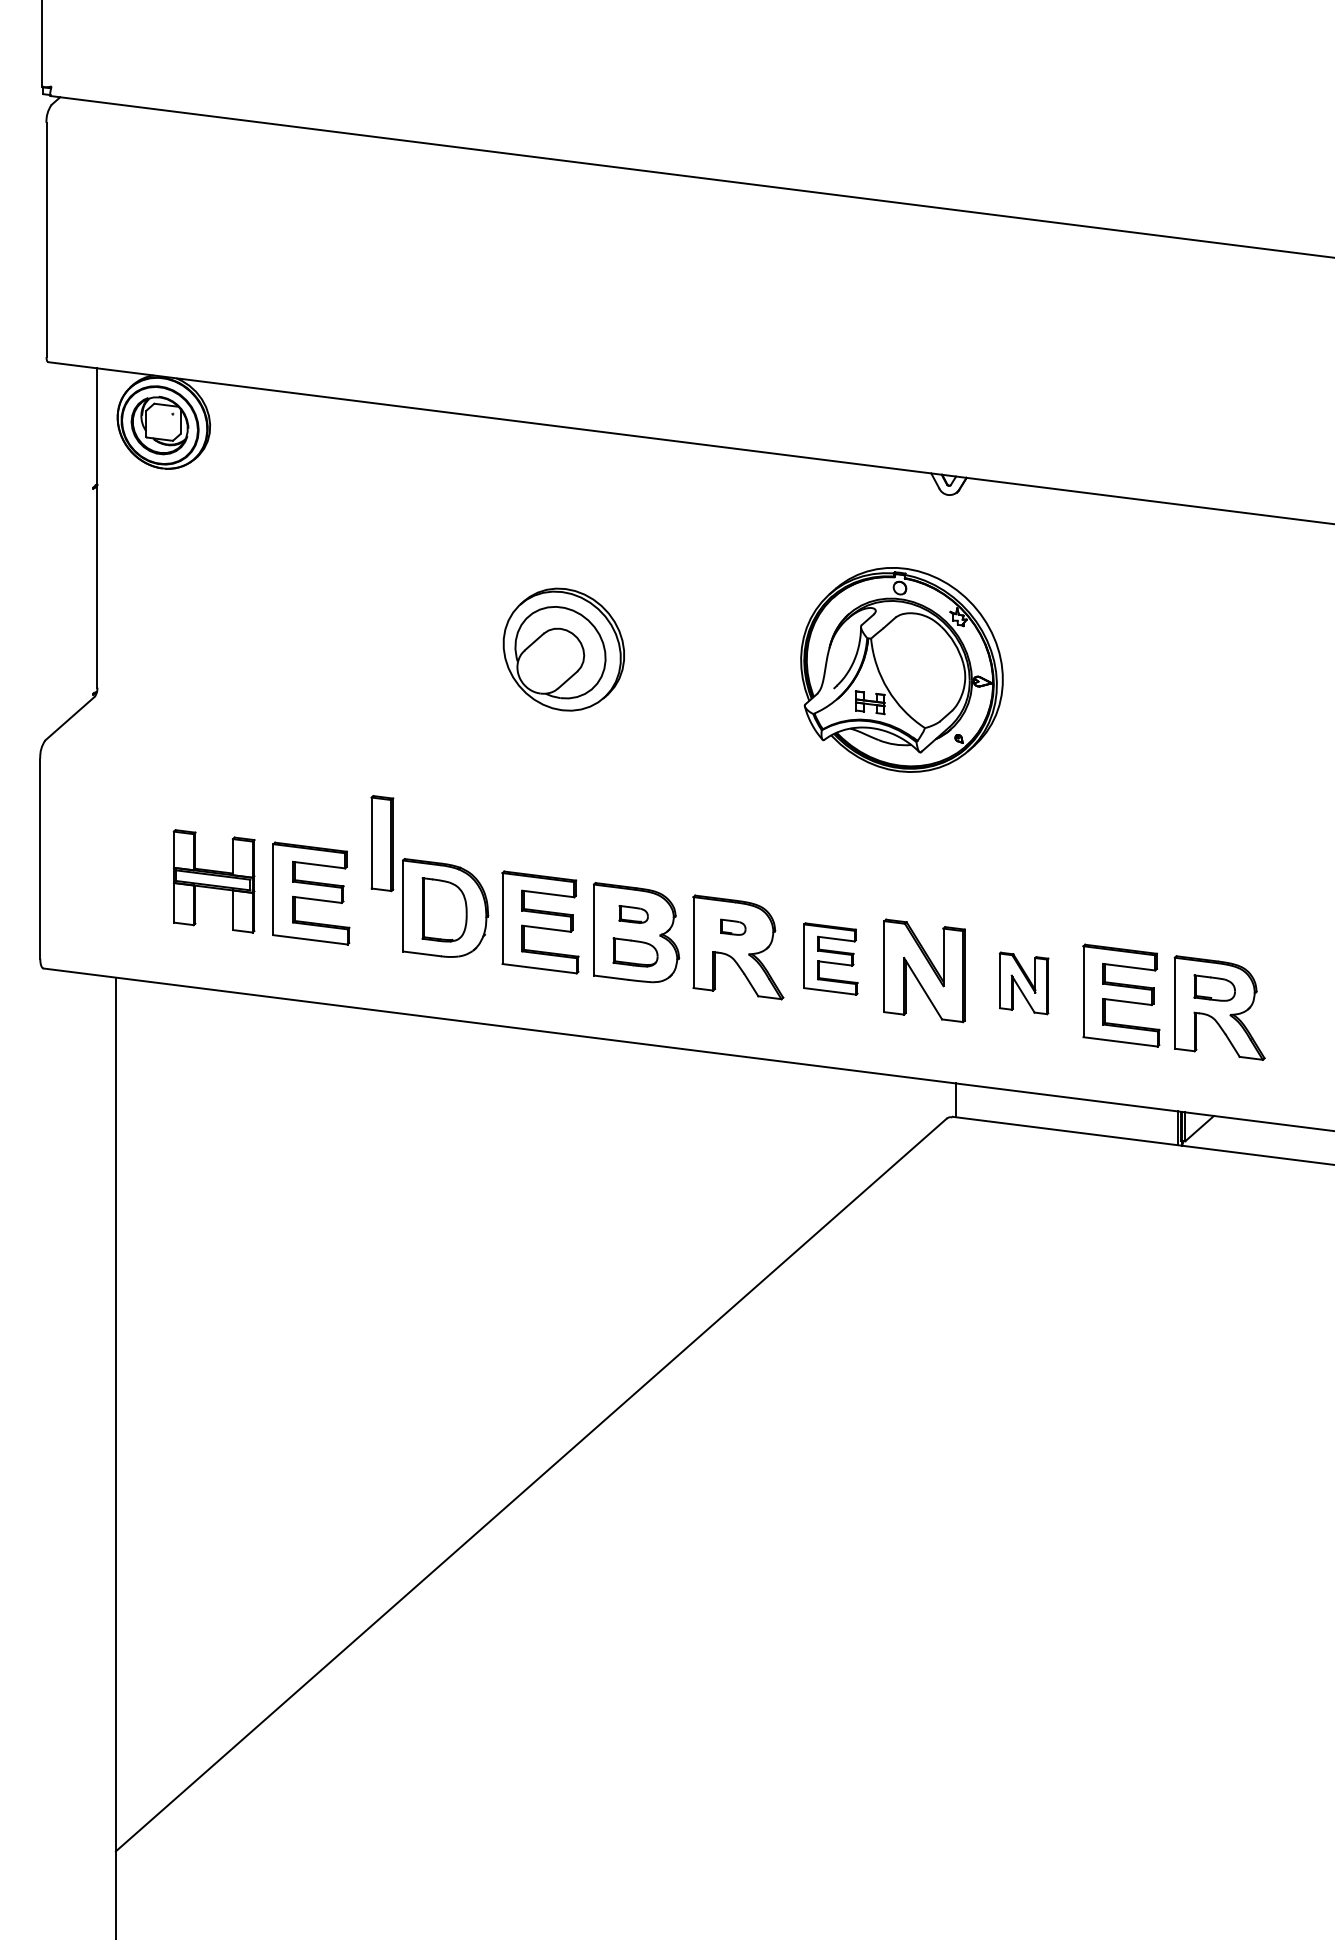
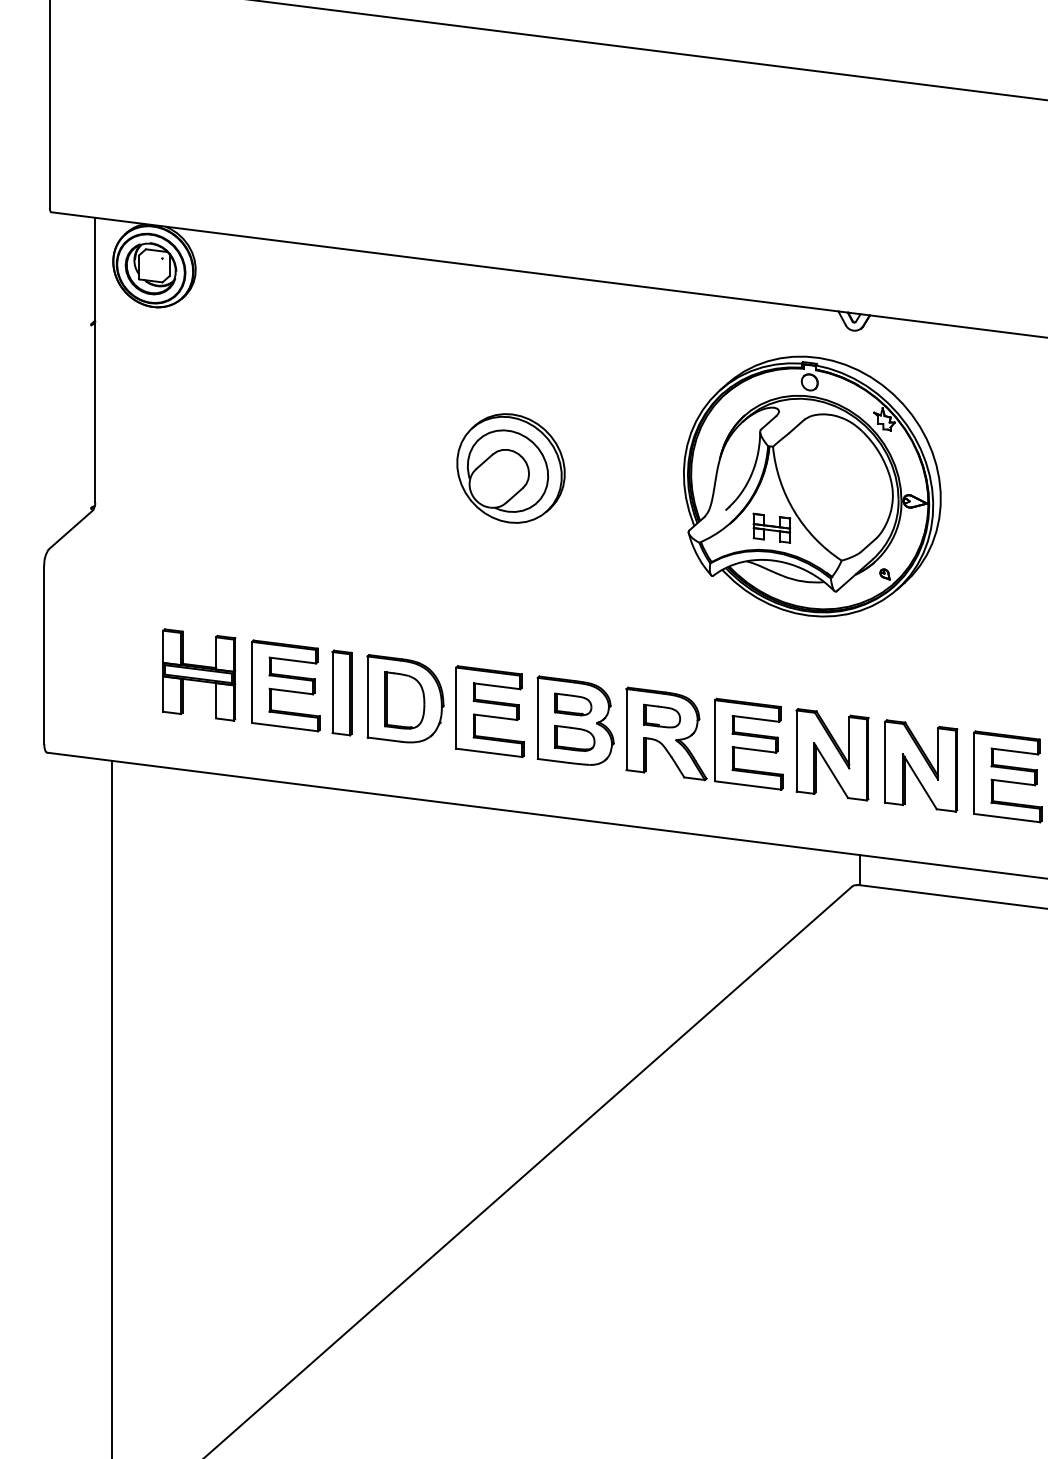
part: (901, 669) -> (811, 486), size x1.43
part: (382, 843) -> (342, 692), moved
part: (633, 914) -> (573, 704), size x1.43
part: (733, 926) -> (662, 715), size x1.67
part: (830, 958) -> (748, 743), size x1.43
part: (1023, 983) -> (920, 766), size x1.67

